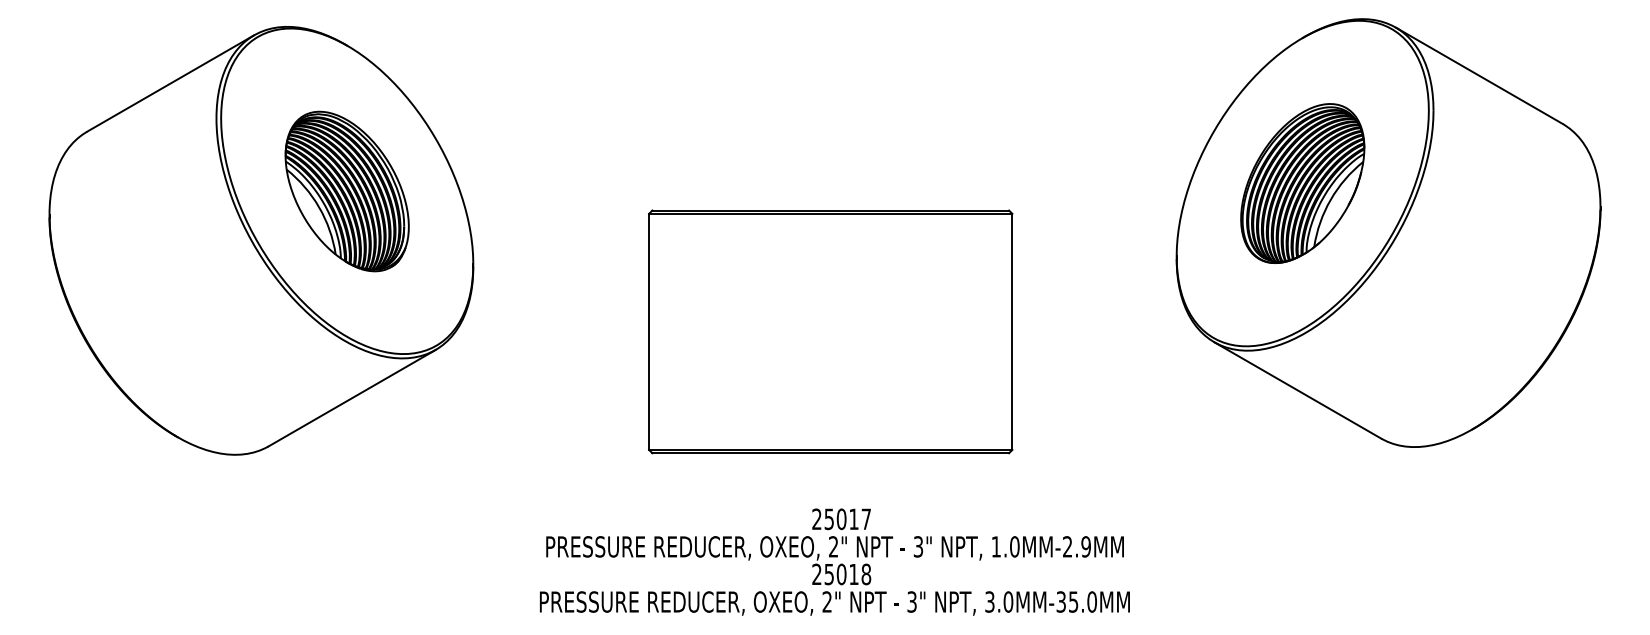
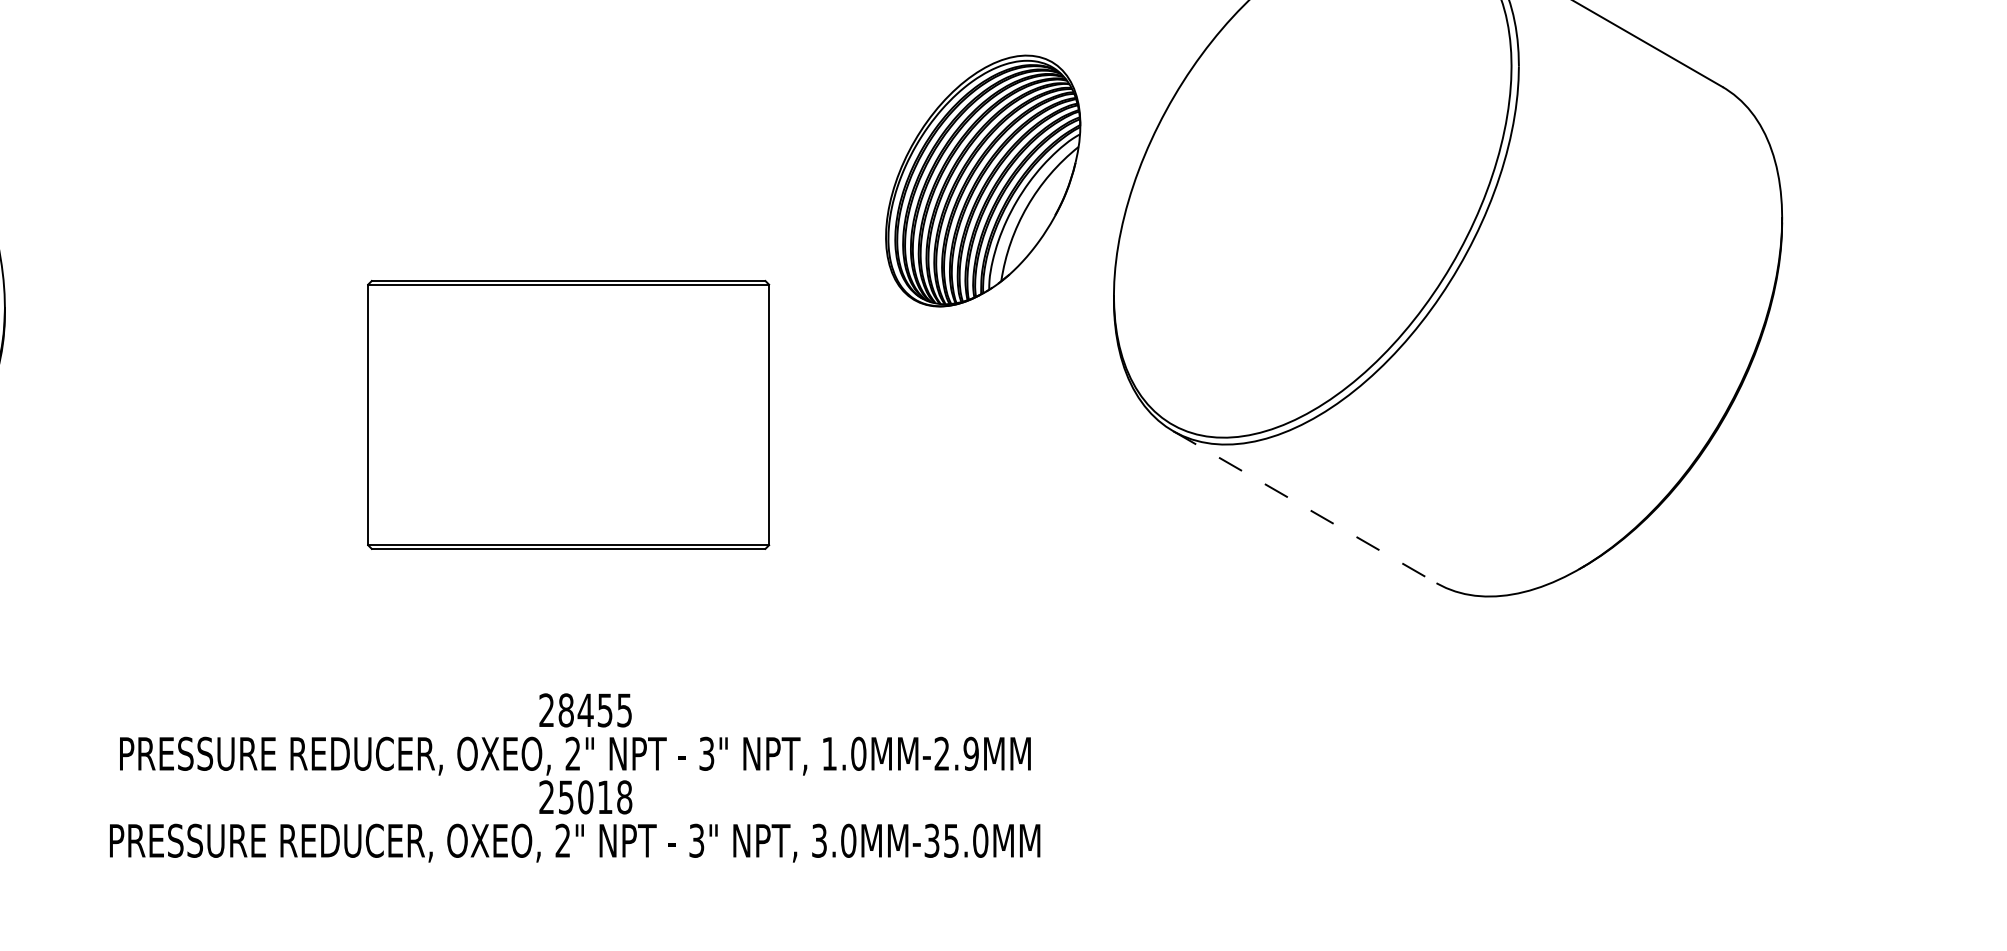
part: (1302, 183) -> (982, 180), moved
part: (830, 331) -> (568, 414), size x0.7
line: (1298, 390) -> (1306, 507), solid -> dashed
text: (847, 519) -> (594, 710), 25017 -> 28455

